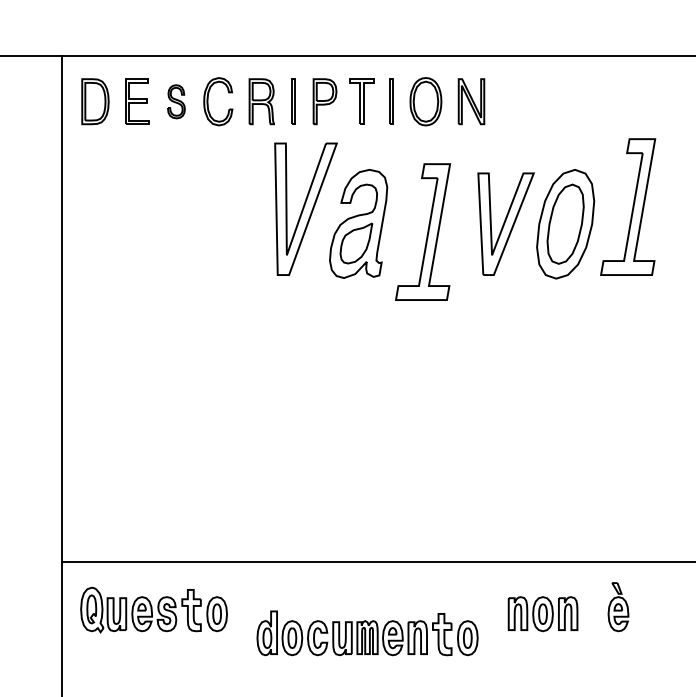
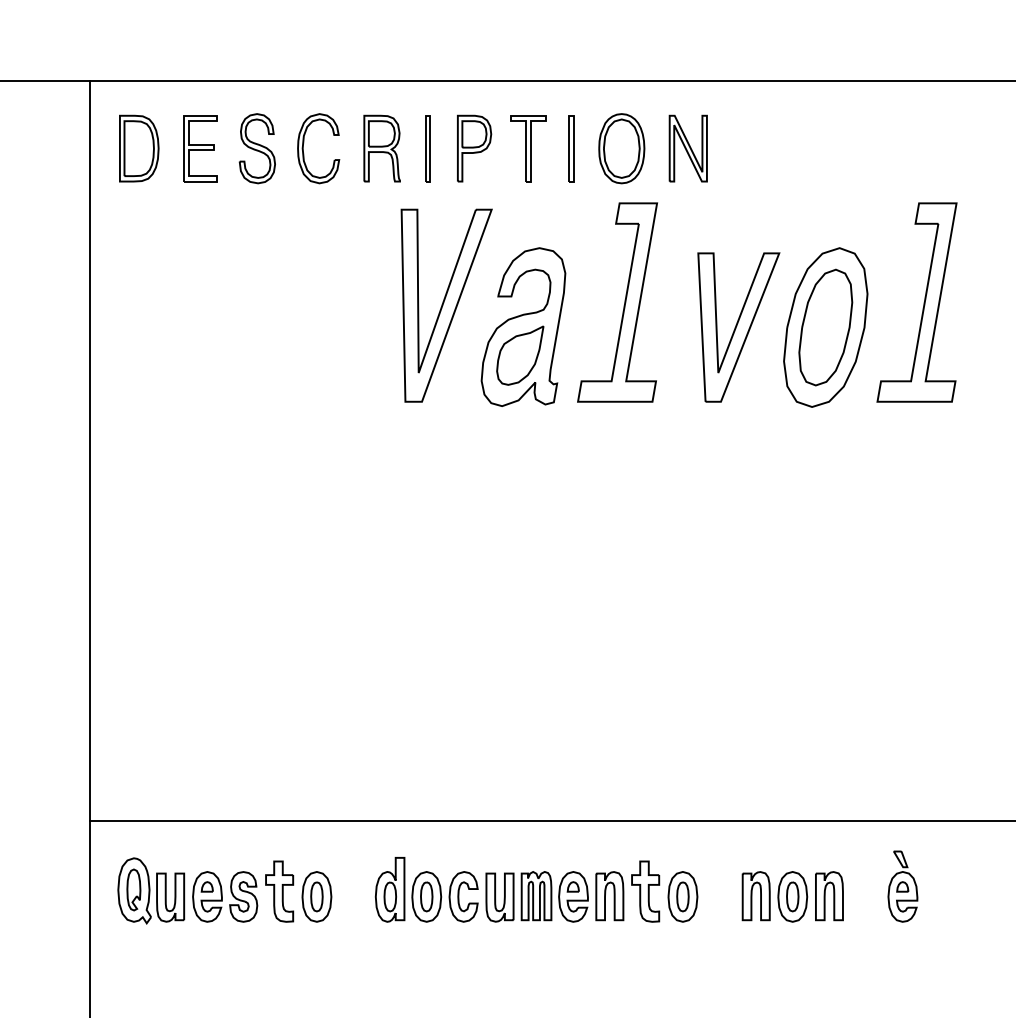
part: (176, 101) -> (257, 148), size x1.43
part: (423, 231) -> (618, 301), moved
part: (367, 633) -> (536, 890), moved

